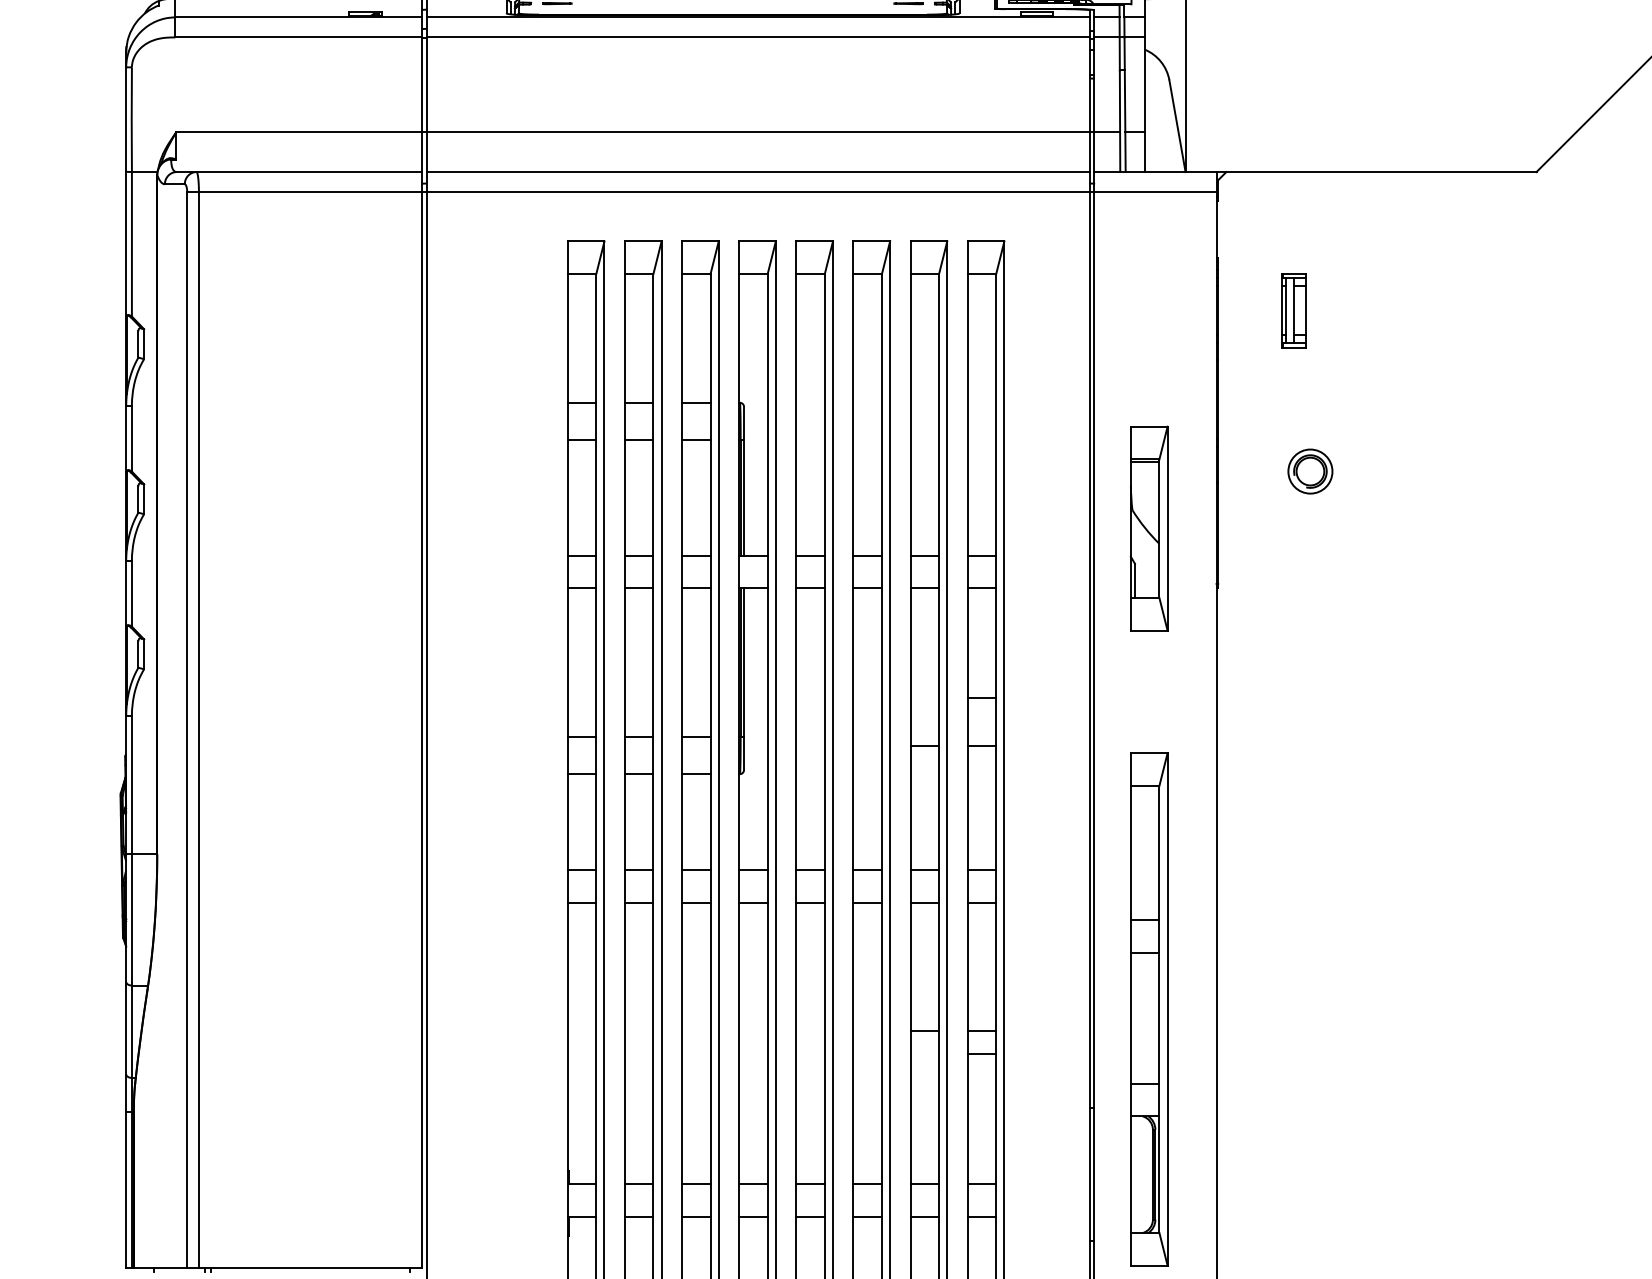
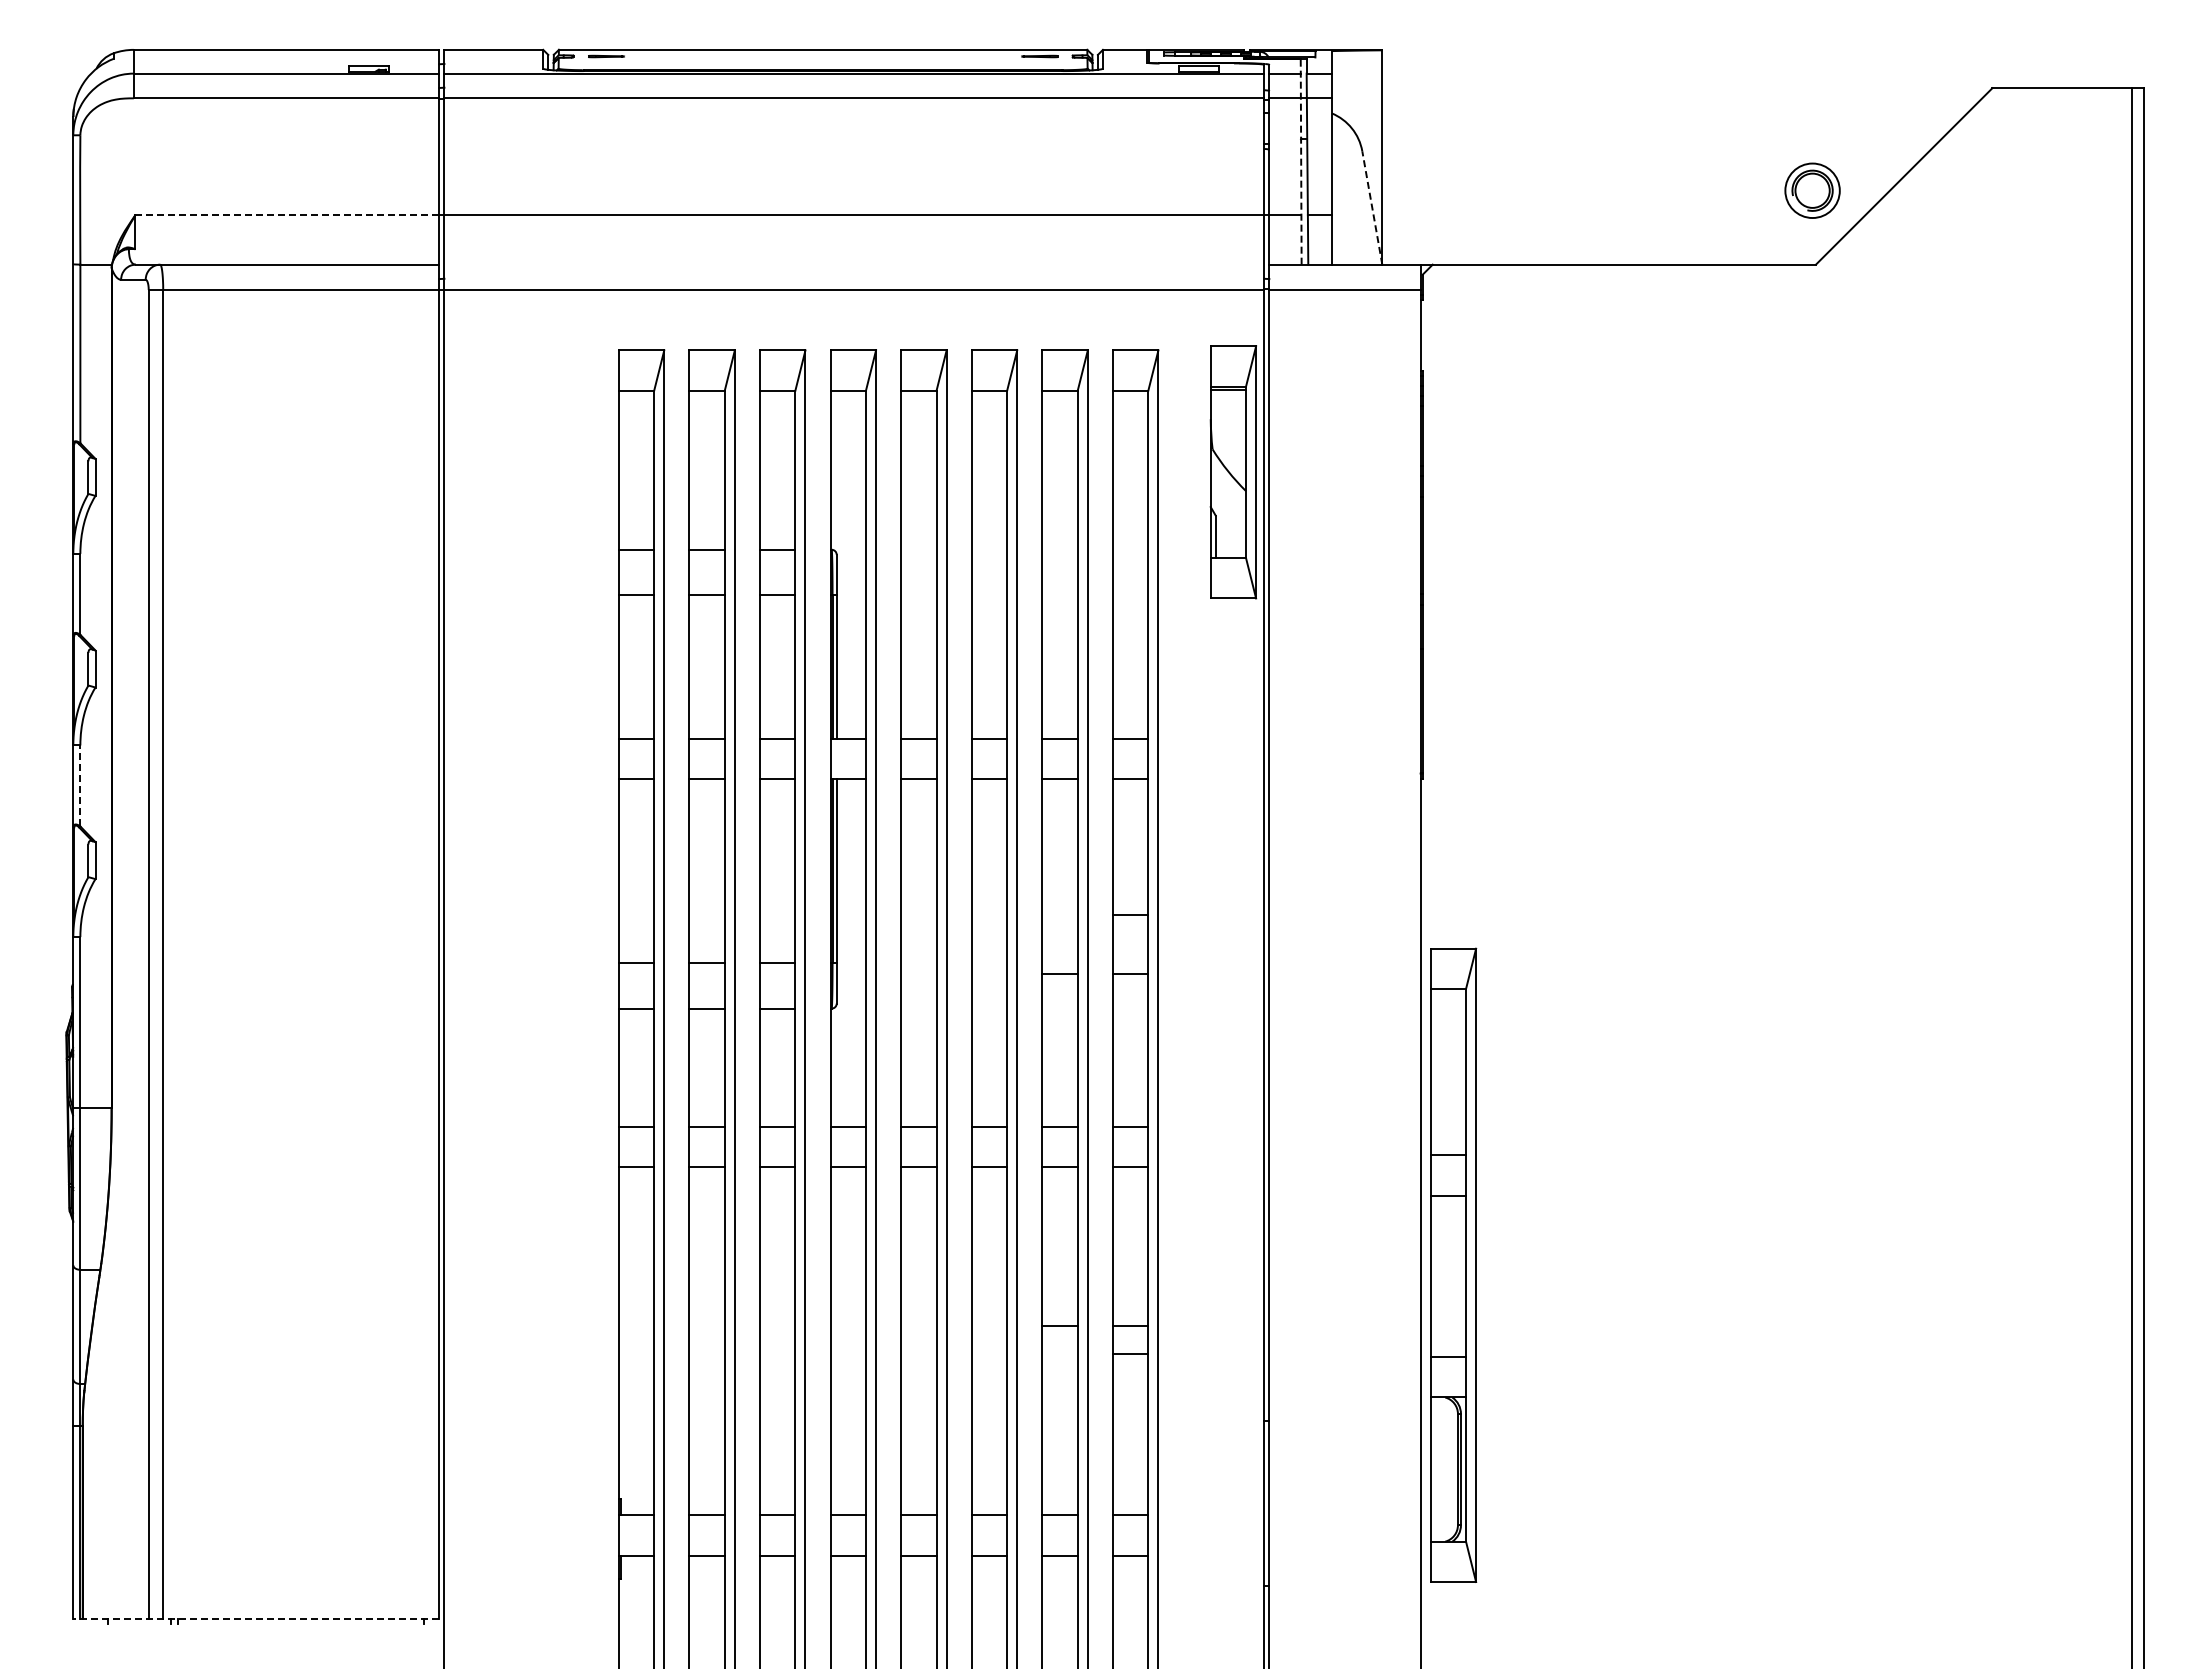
line: (1120, 88) -> (1301, 161), solid -> dashed
line: (1177, 125) -> (1372, 207), solid -> dashed
line: (299, 132) -> (287, 215), solid -> dashed
line: (758, 171) -> (854, 264), removed
part: (1294, 311) -> (1516, 436), removed
part: (1310, 471) -> (1812, 190), moved
part: (1149, 528) -> (1233, 472), moved
line: (132, 593) -> (80, 785), solid -> dashed
part: (1149, 1008) -> (1453, 1264), moved
line: (273, 1268) -> (255, 1619), solid -> dashed

